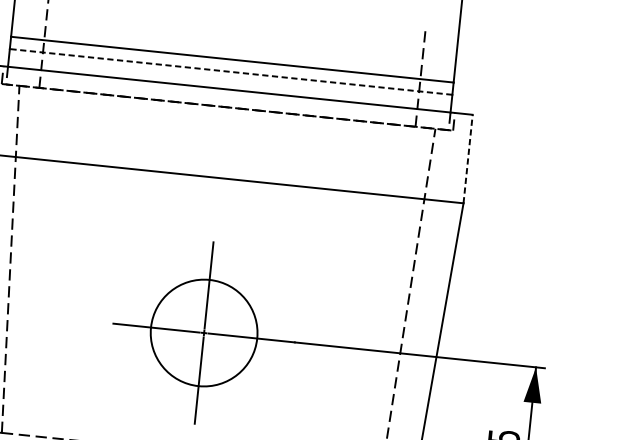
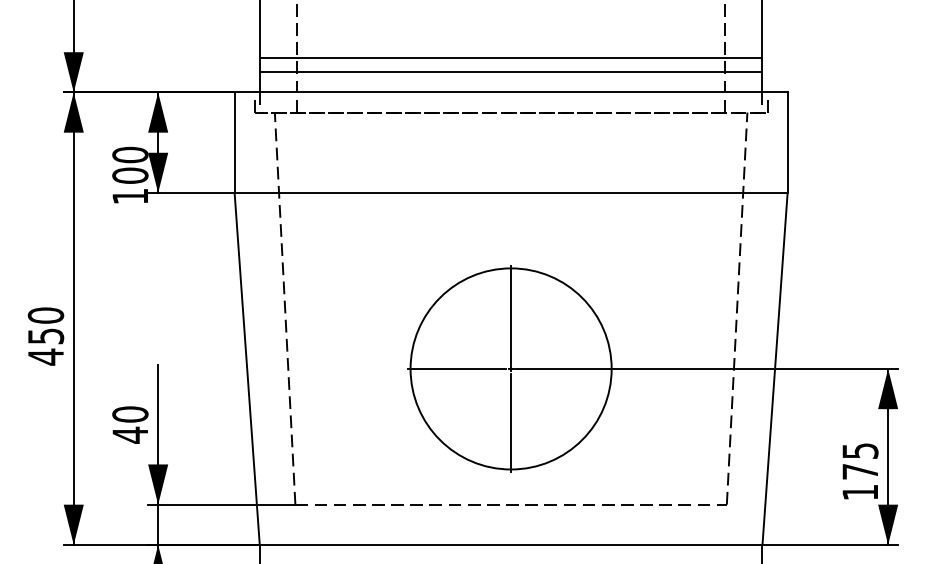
line: (230, 72) -> (510, 72), dashed -> solid
line: (468, 158) -> (787, 142), dashed -> solid
circle: (203, 332) -> (510, 368), size x1.67

